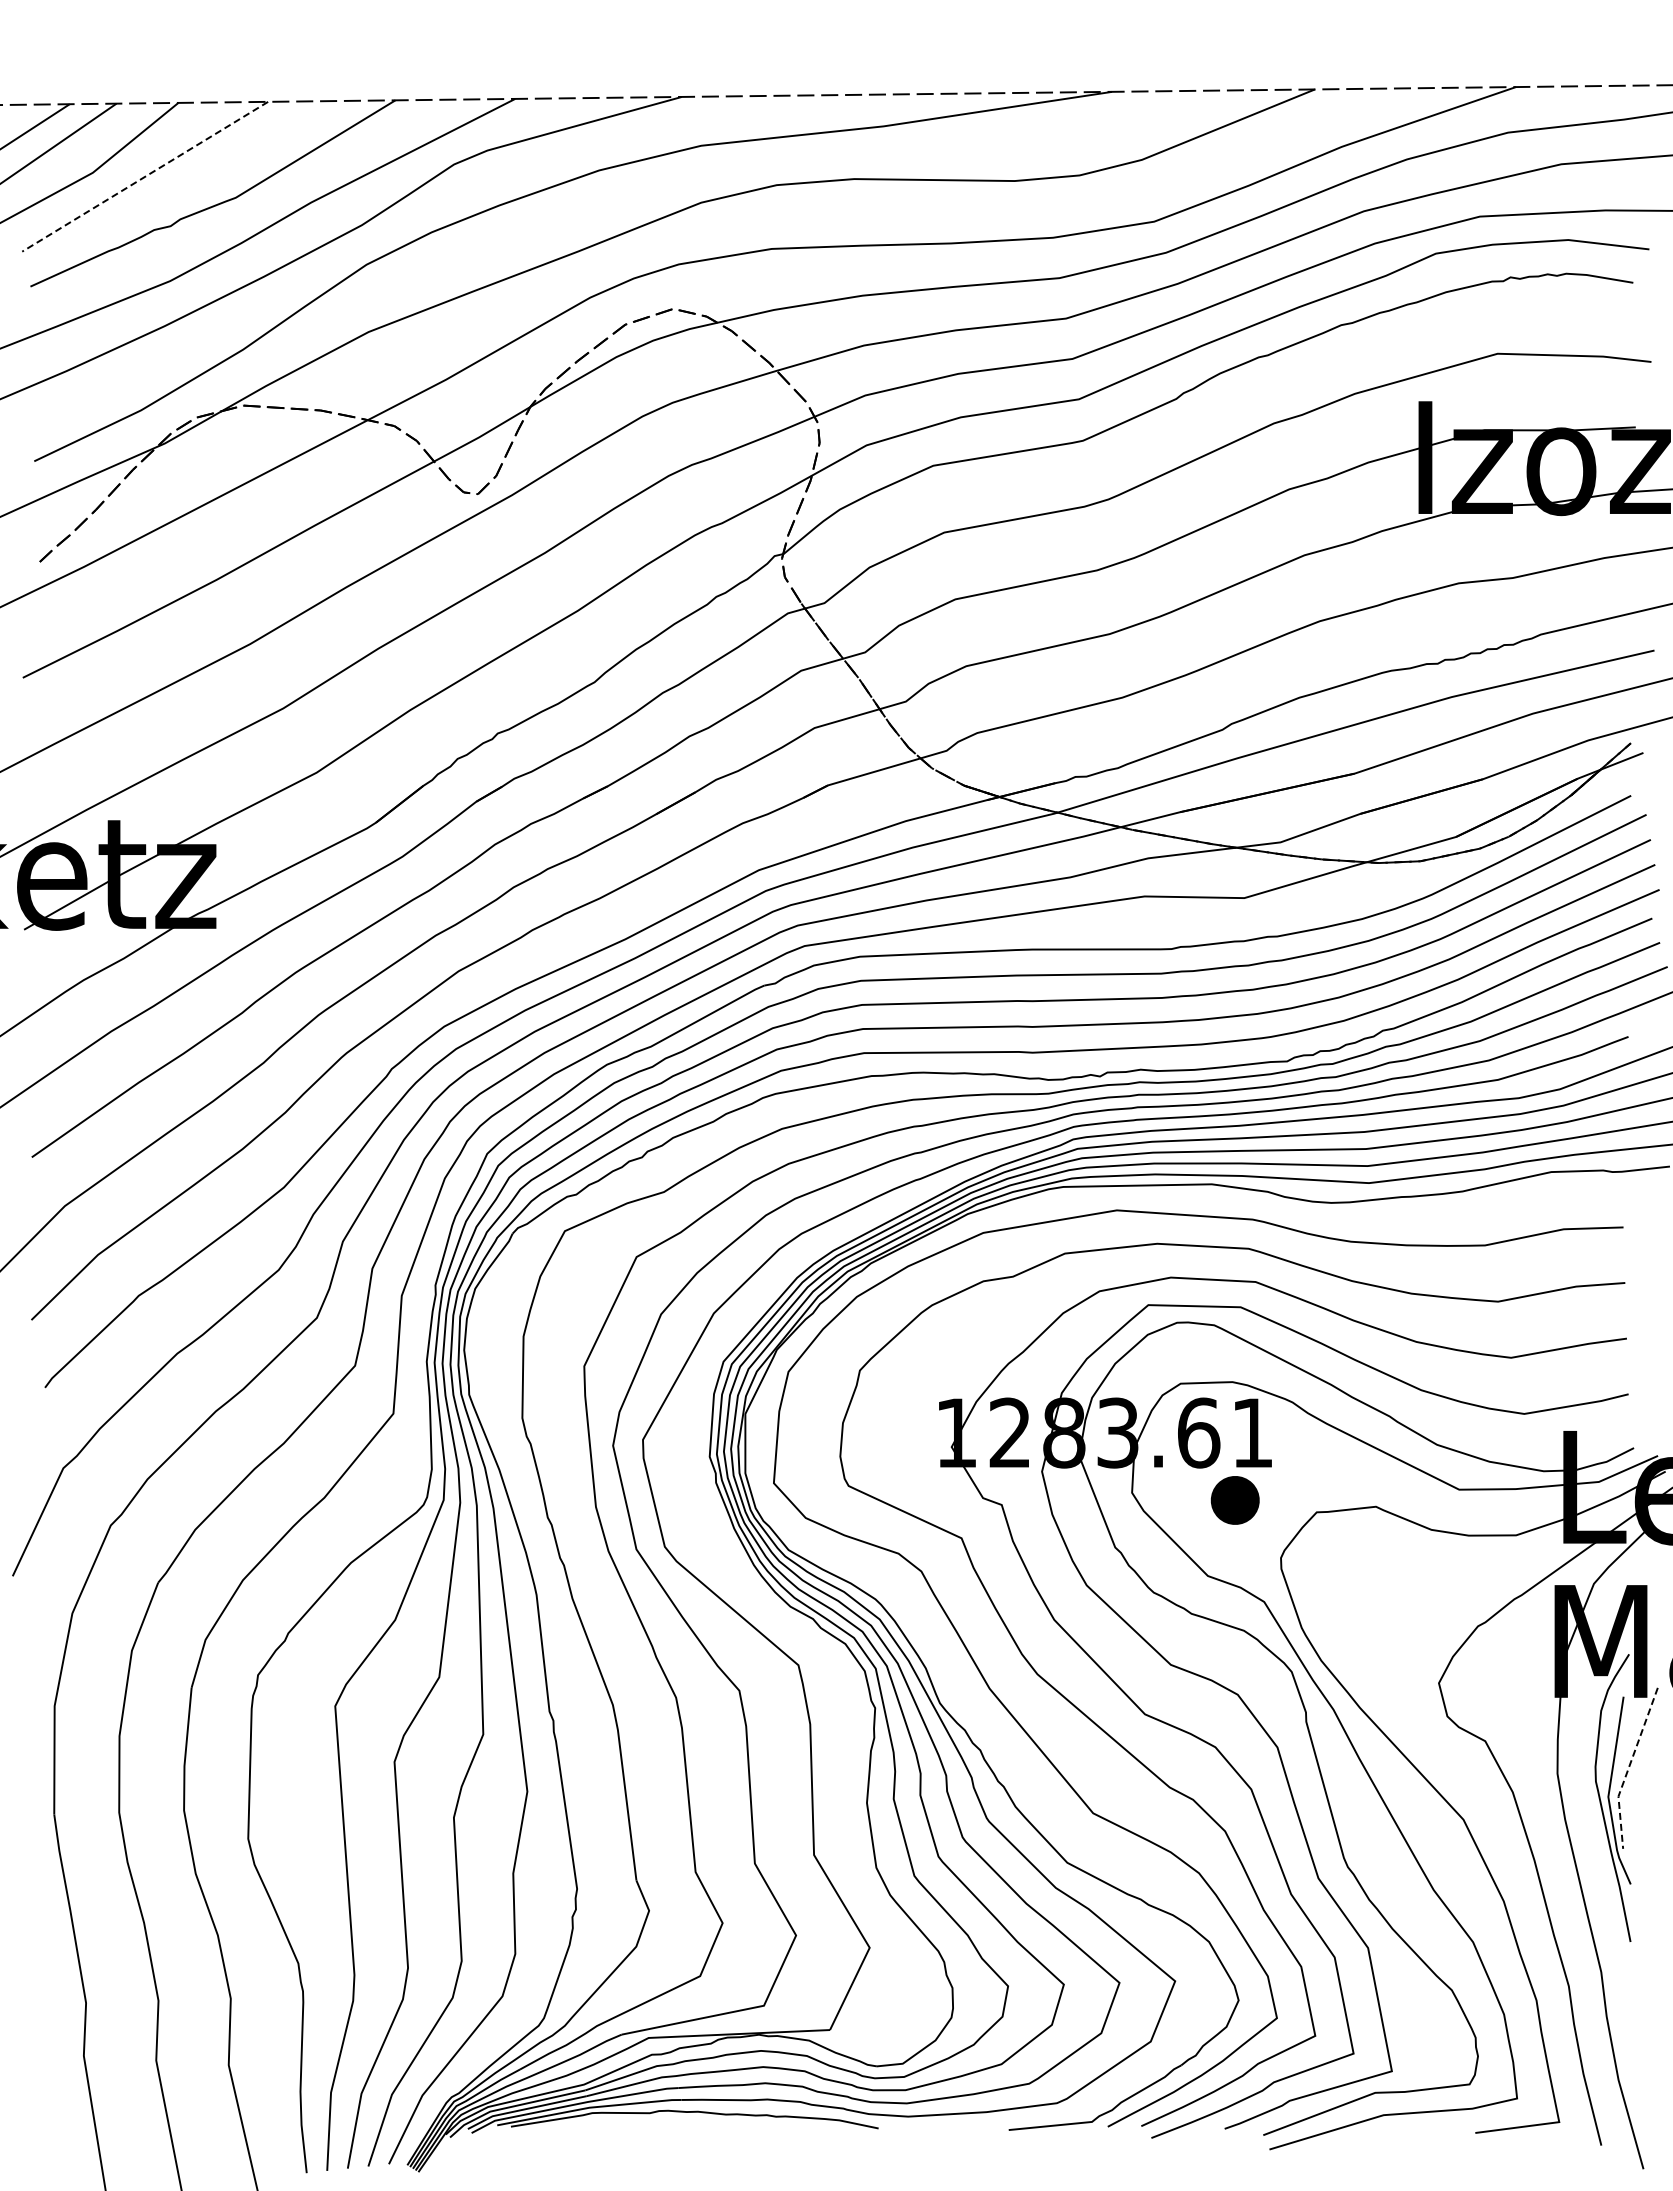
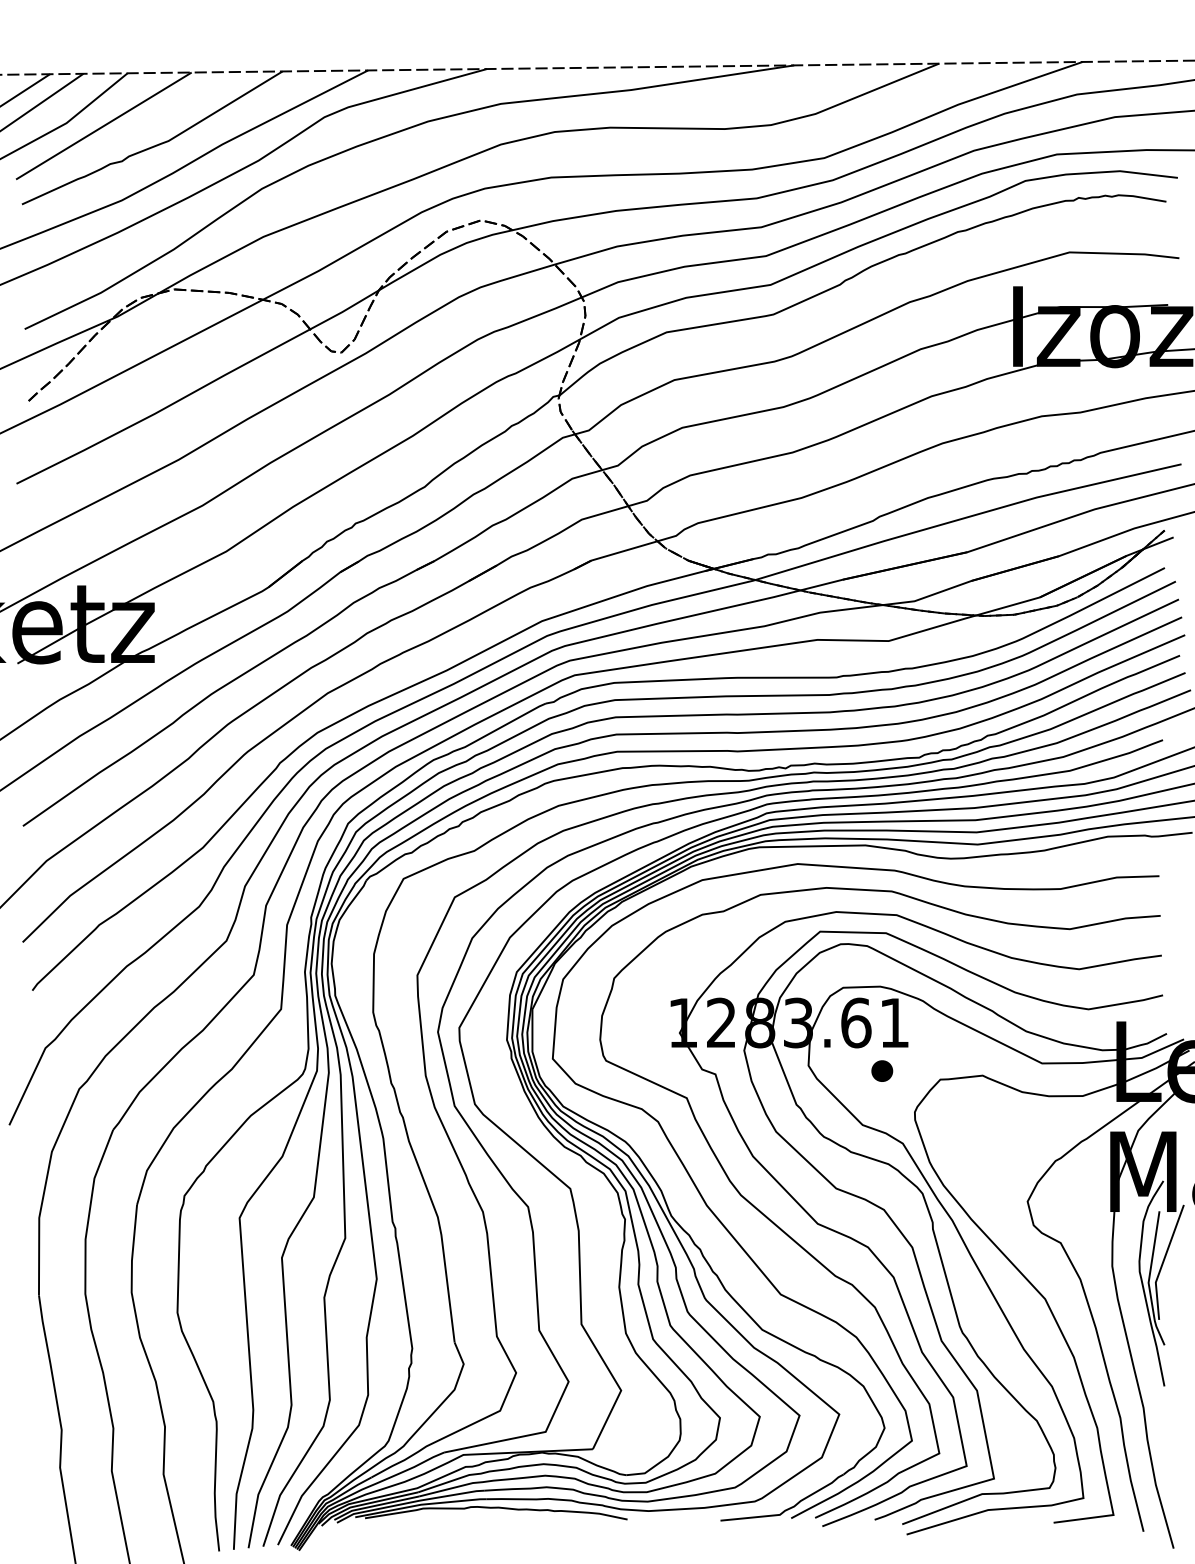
line: (145, 176) -> (104, 125), dashed -> solid
part: (1235, 1500) -> (882, 1071), size x0.62
line: (1628, 1767) -> (1162, 1261), dashed -> solid

